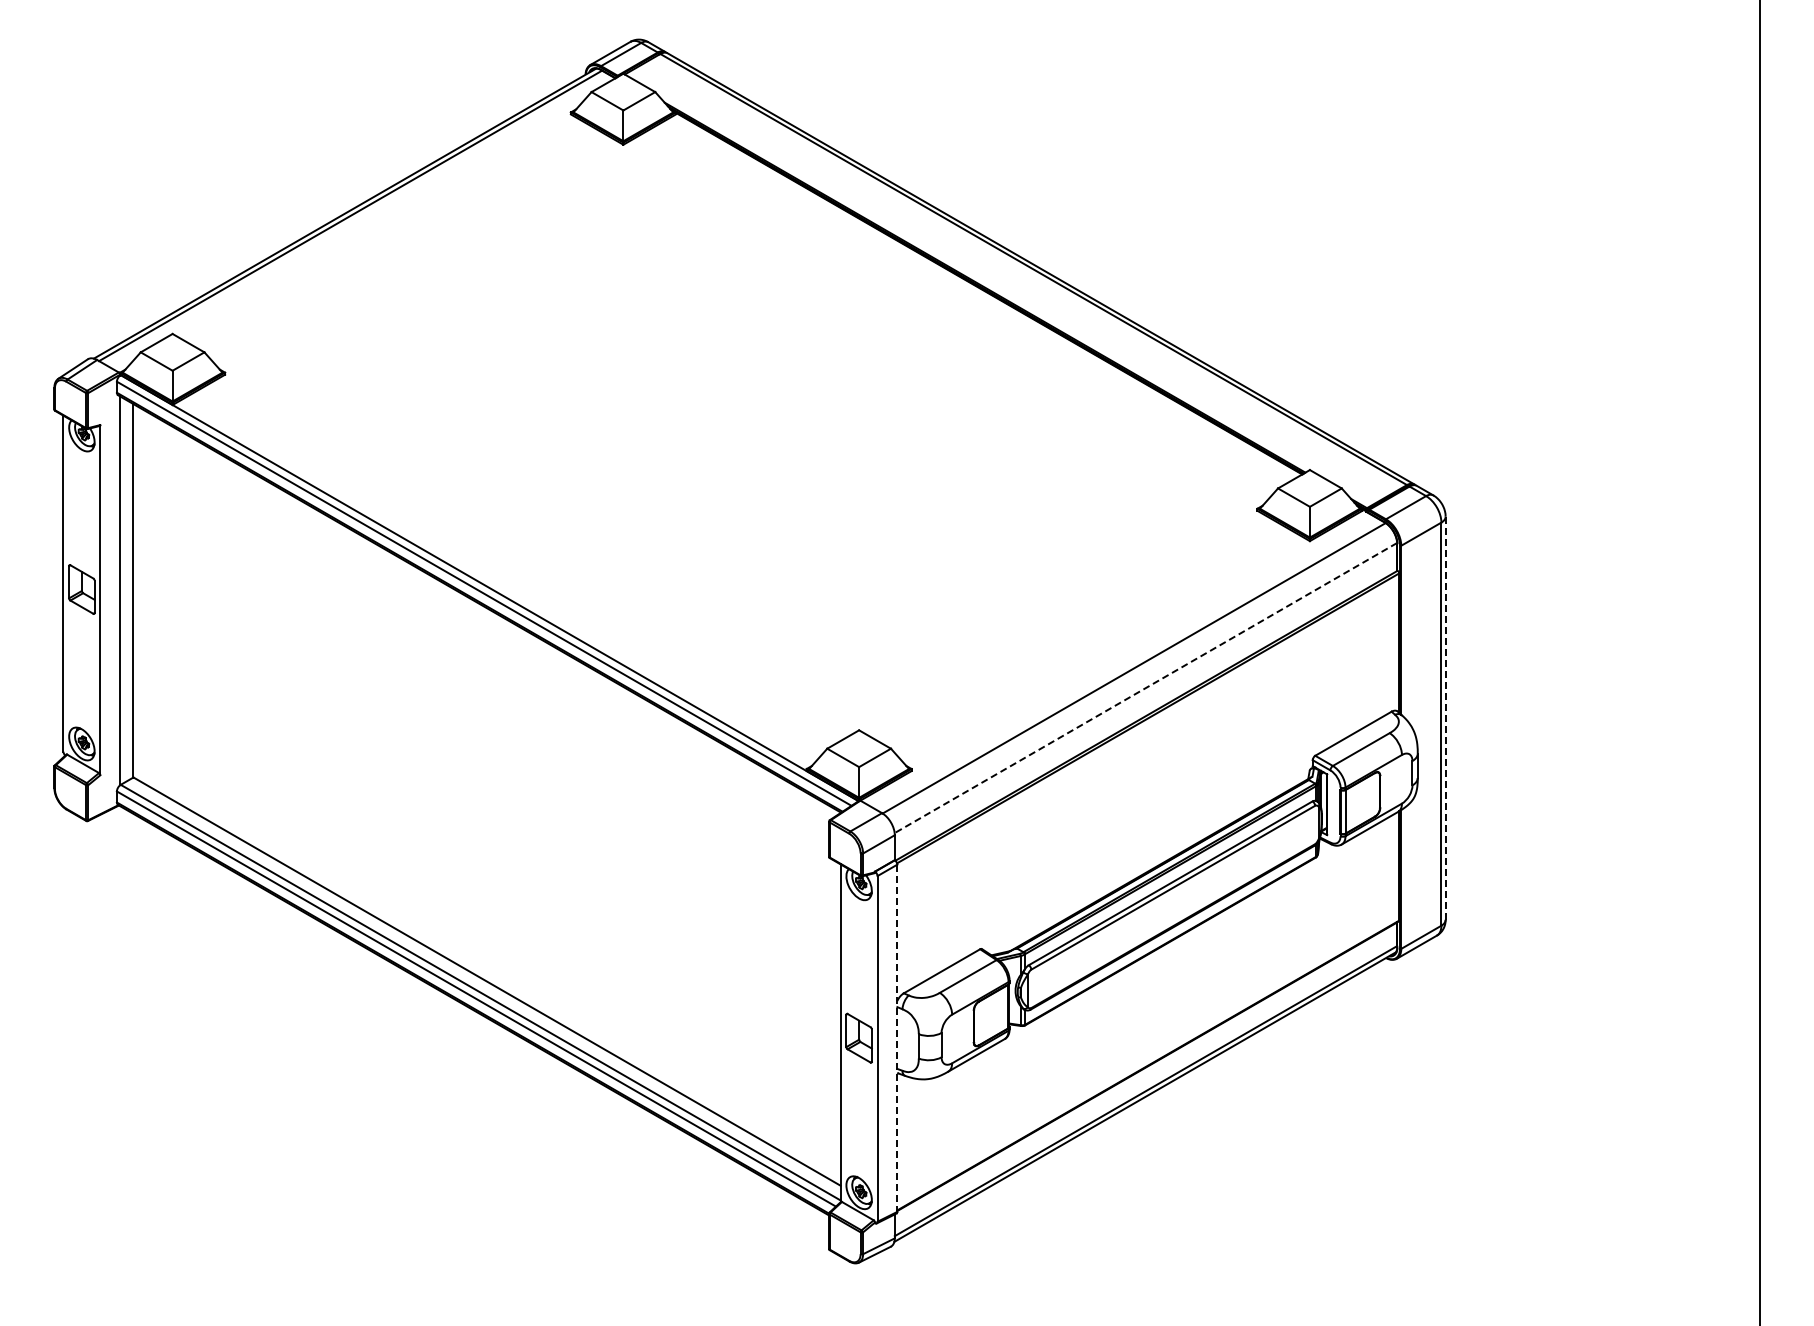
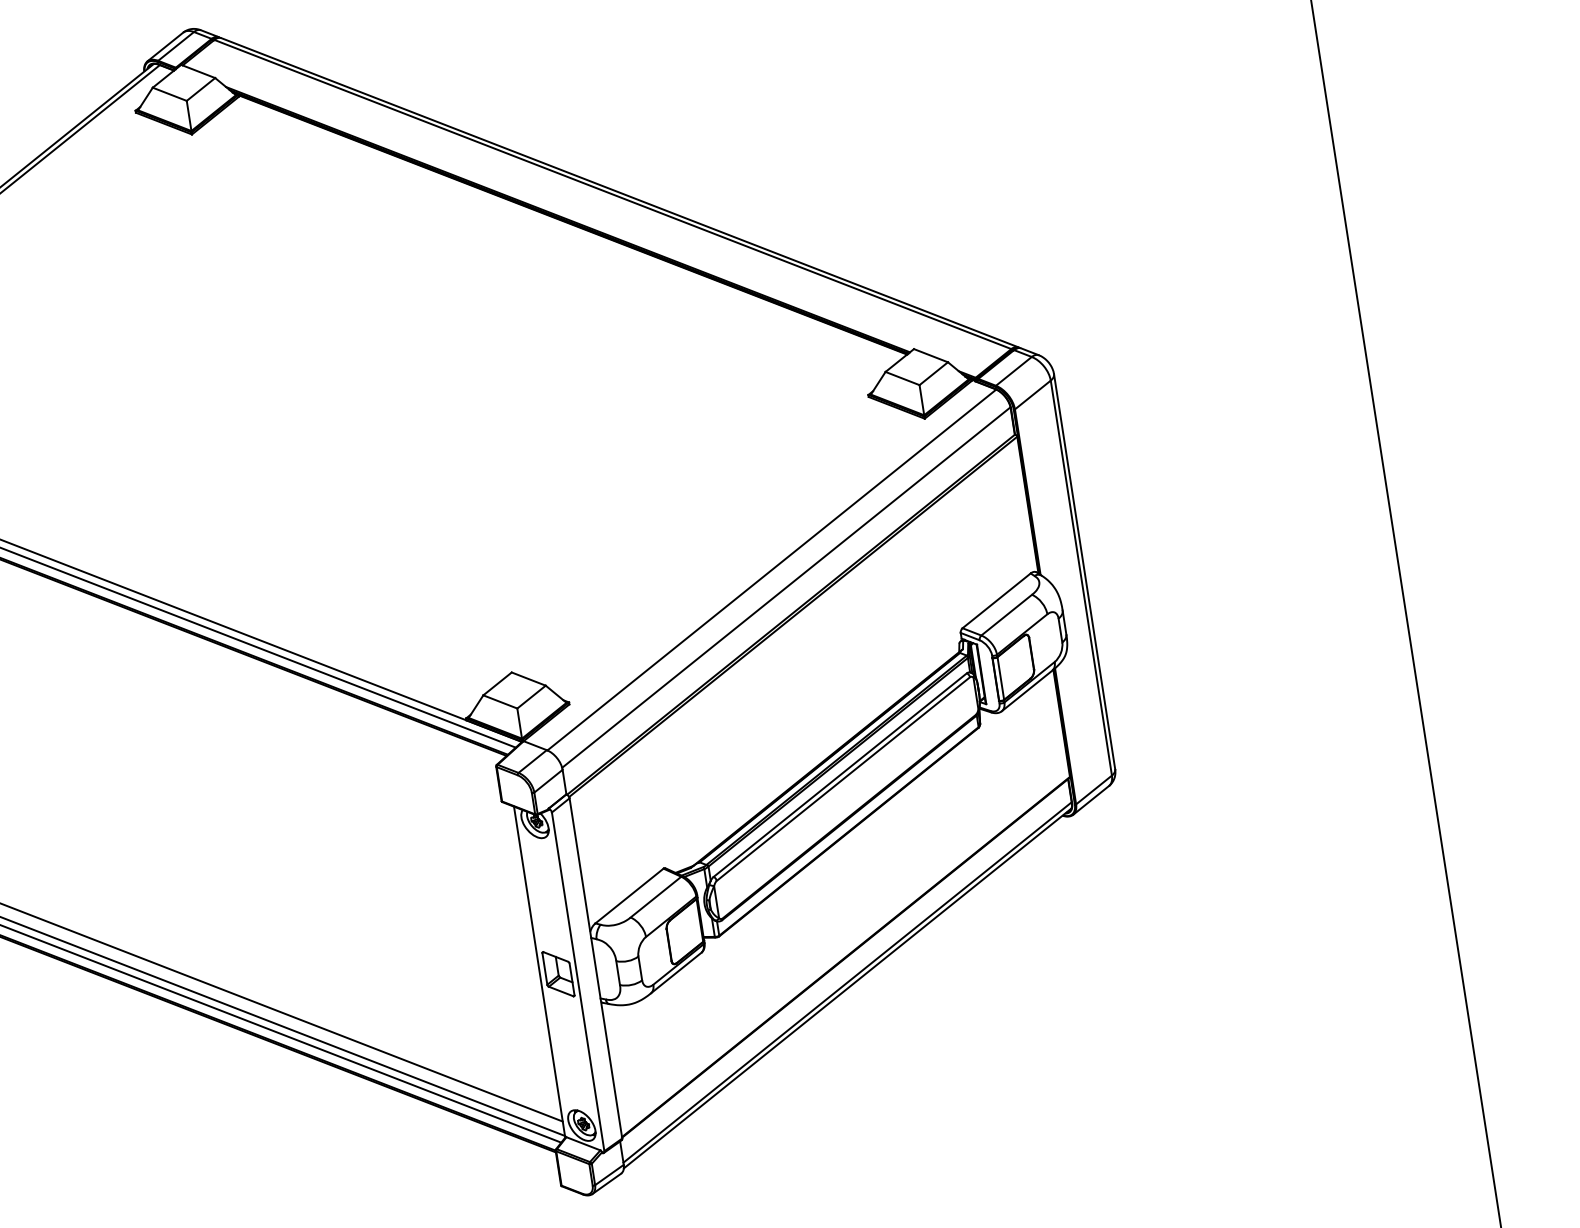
line: (1145, 688) -> (786, 588), dashed -> solid
line: (1445, 718) -> (1084, 571), dashed -> solid
line: (897, 1038) -> (596, 968), dashed -> solid

